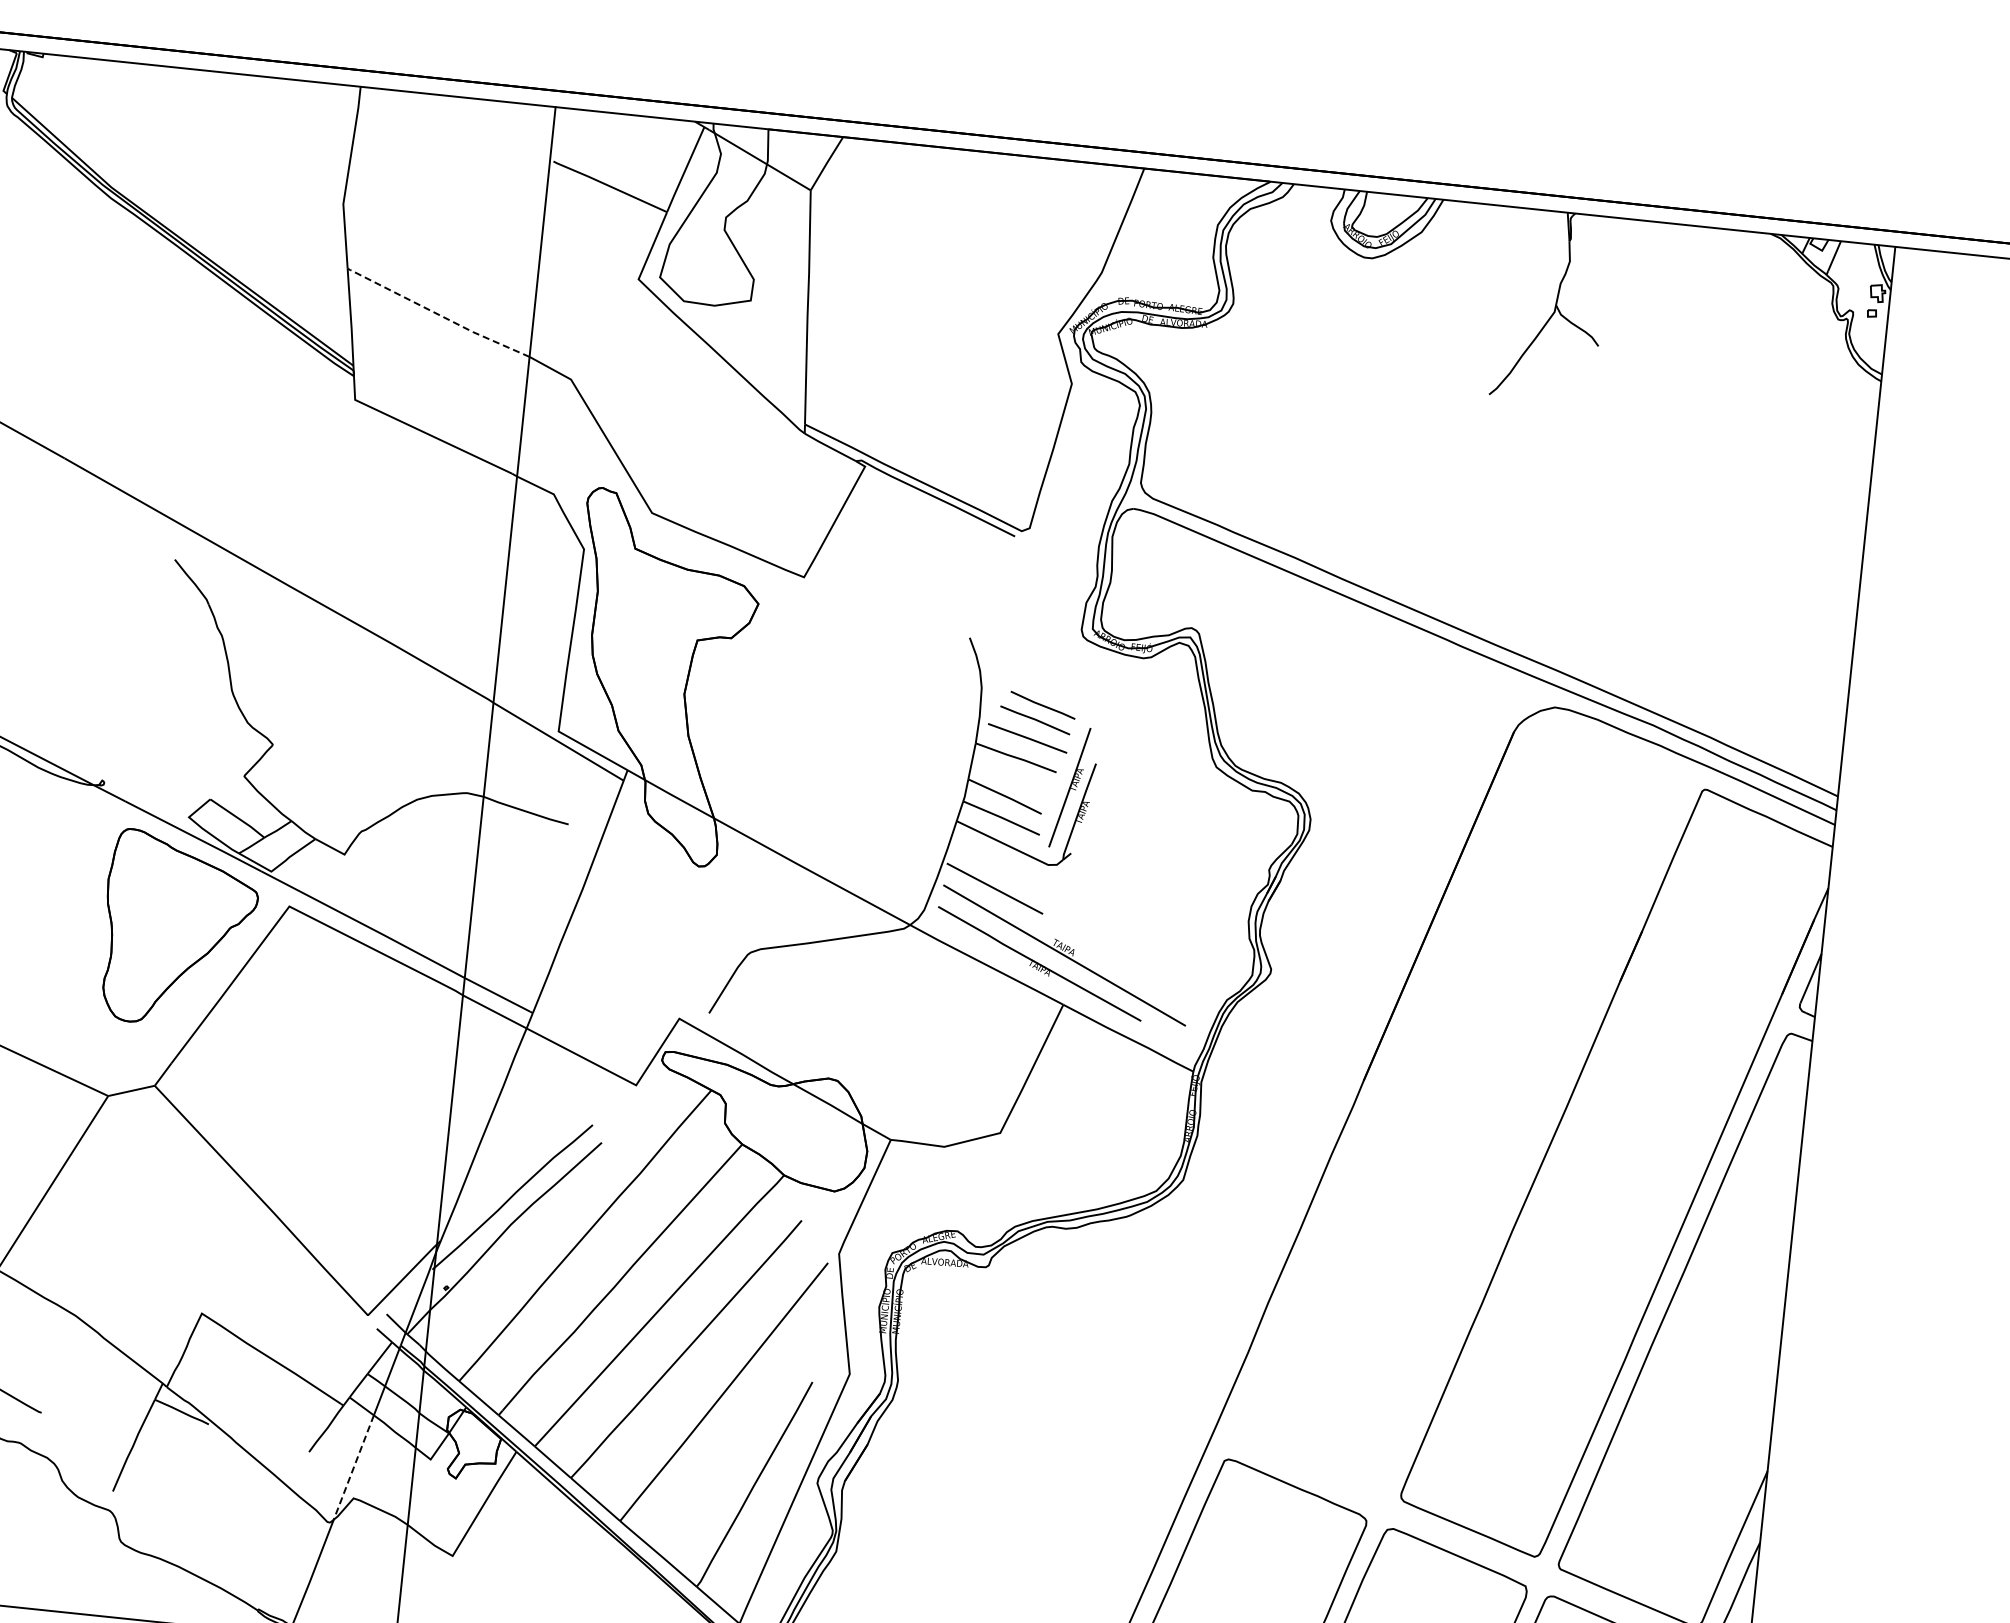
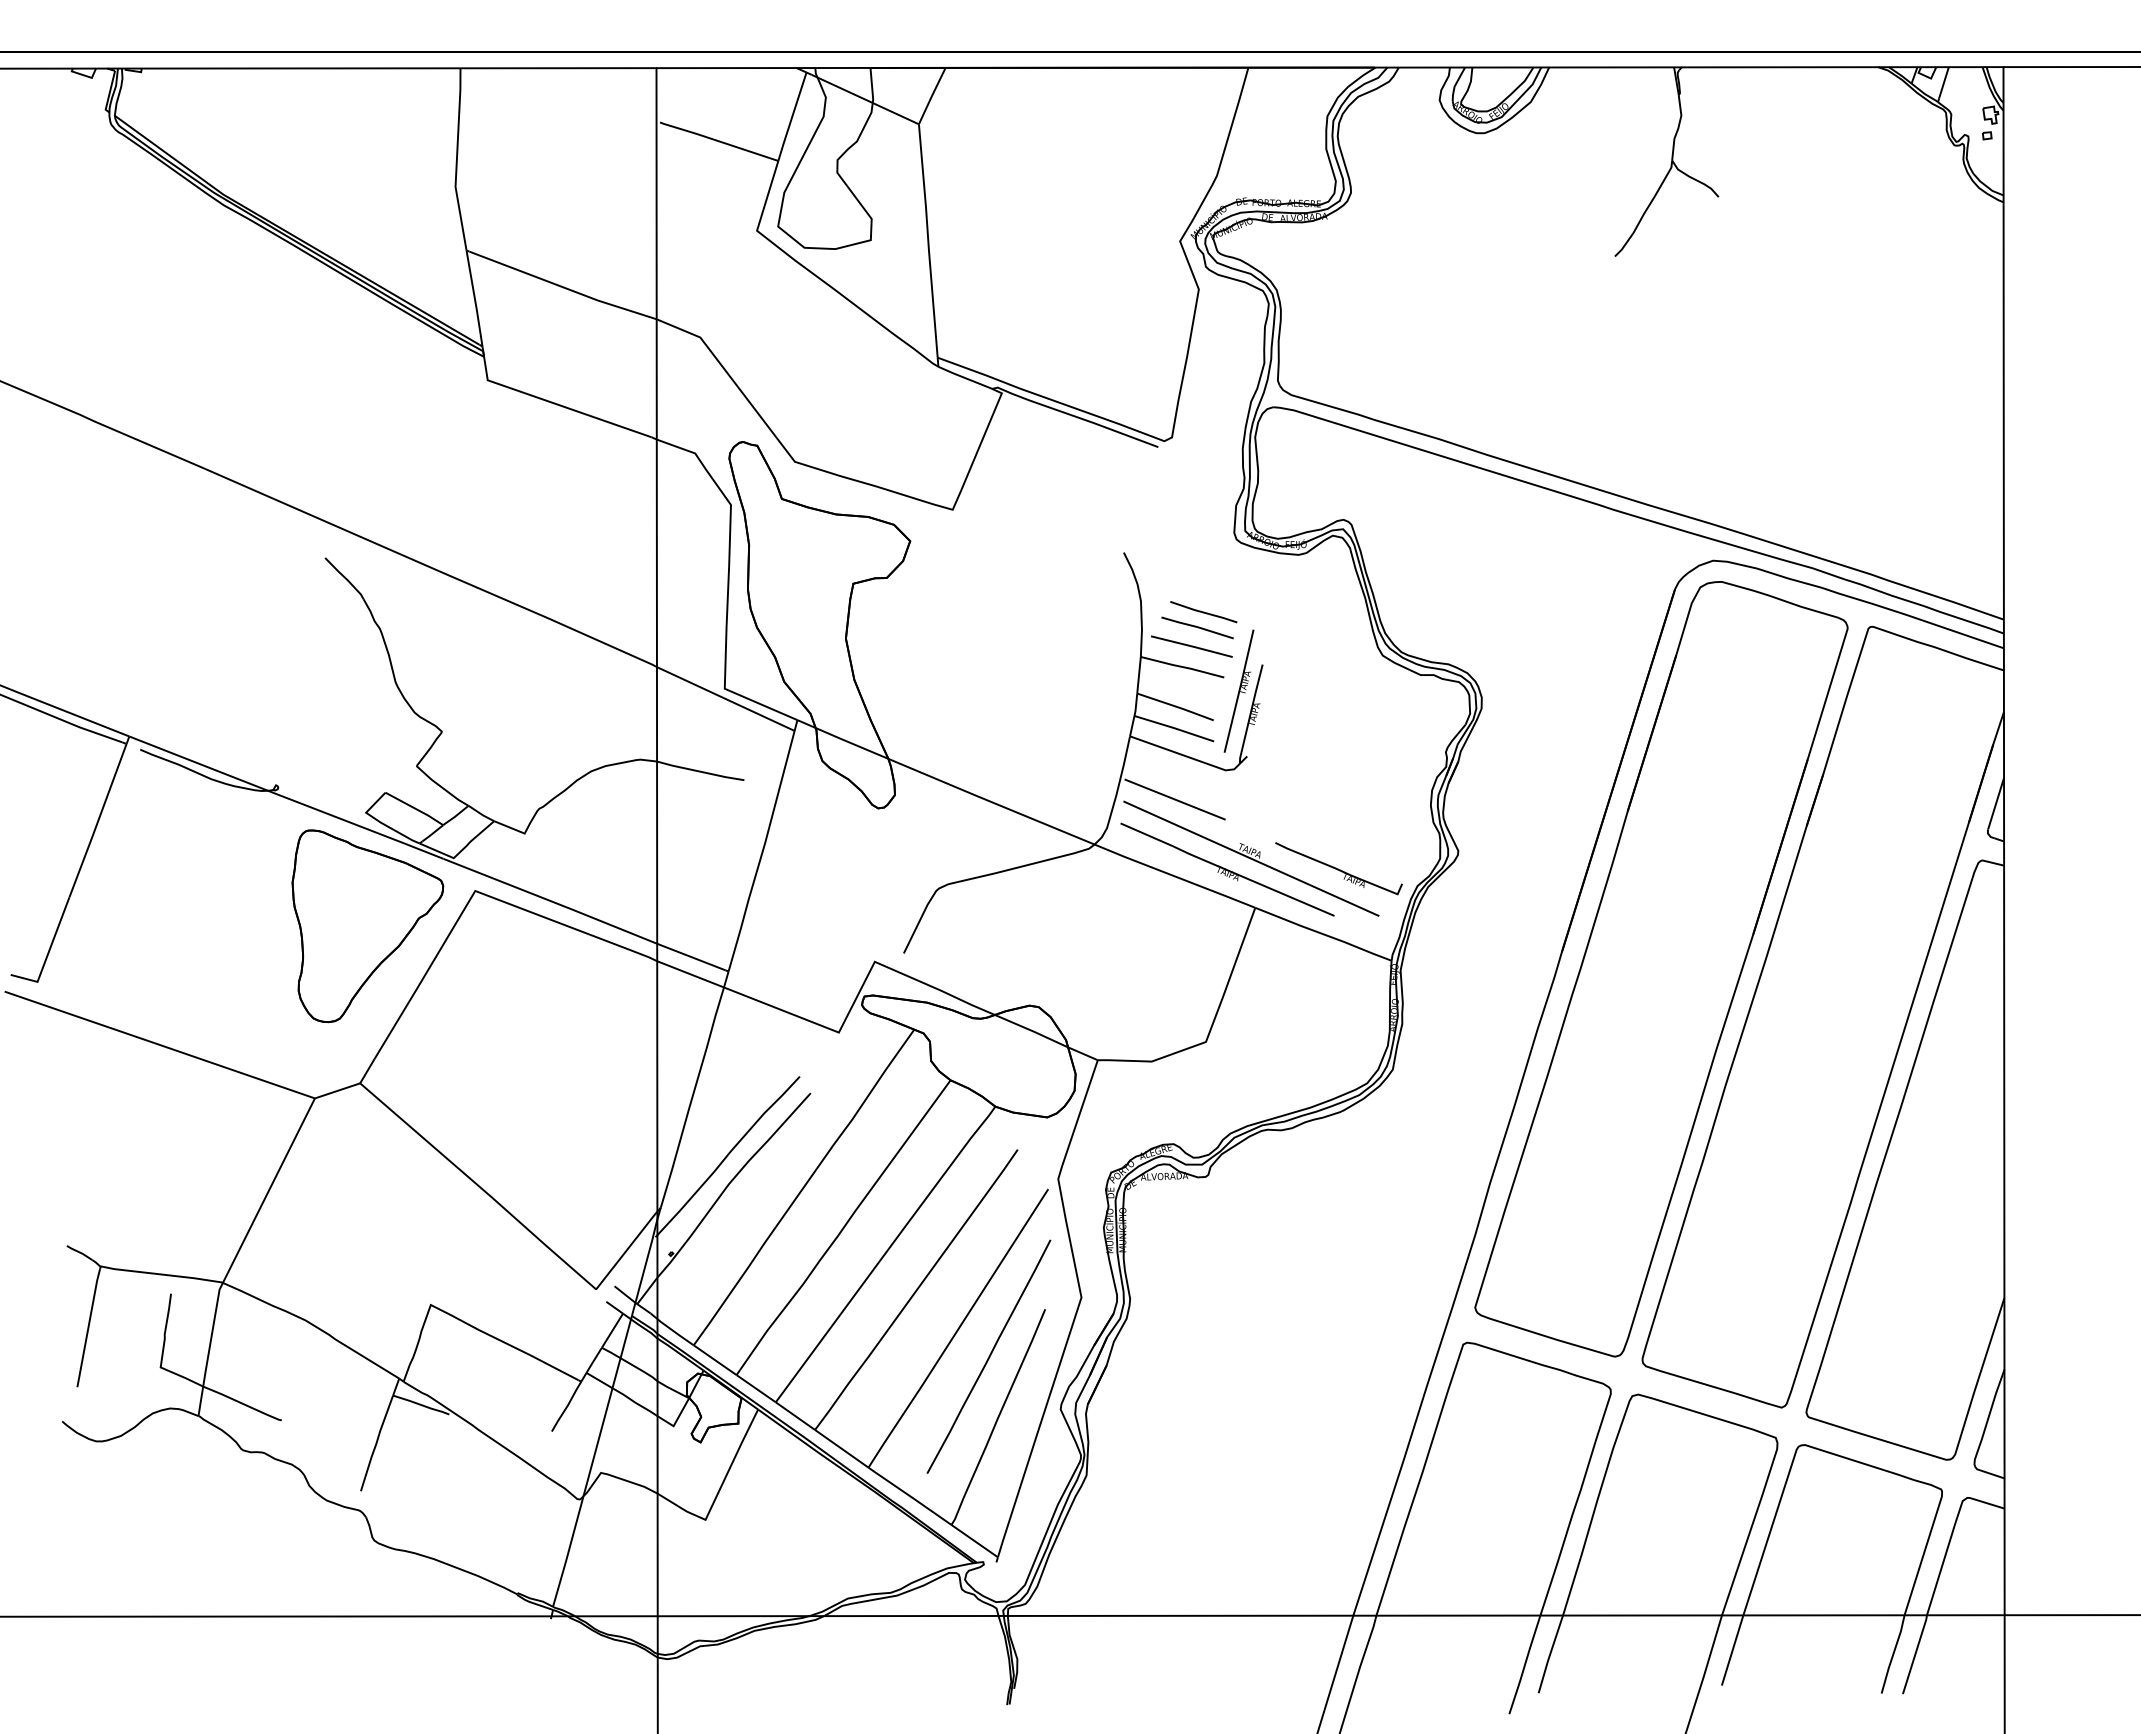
line: (439, 315) -> (562, 287), dashed -> solid
part: (1150, 974) -> (1338, 868), added
part: (1460, 1108) -> (1661, 969), added
line: (751, 1423) -> (988, 1356), added
line: (354, 1467) -> (598, 1442), dashed -> solid

